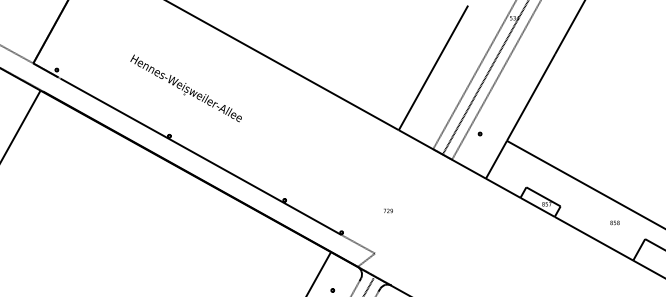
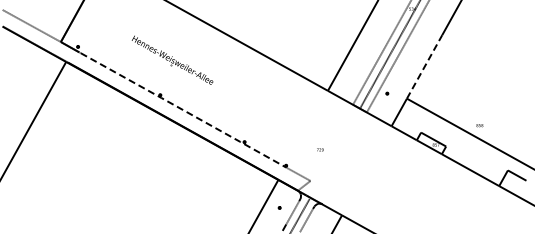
line: (530, 96) -> (424, 66), solid -> dashed
line: (201, 157) -> (183, 110), solid -> dashed
text: (614, 222) -> (479, 125), moved

